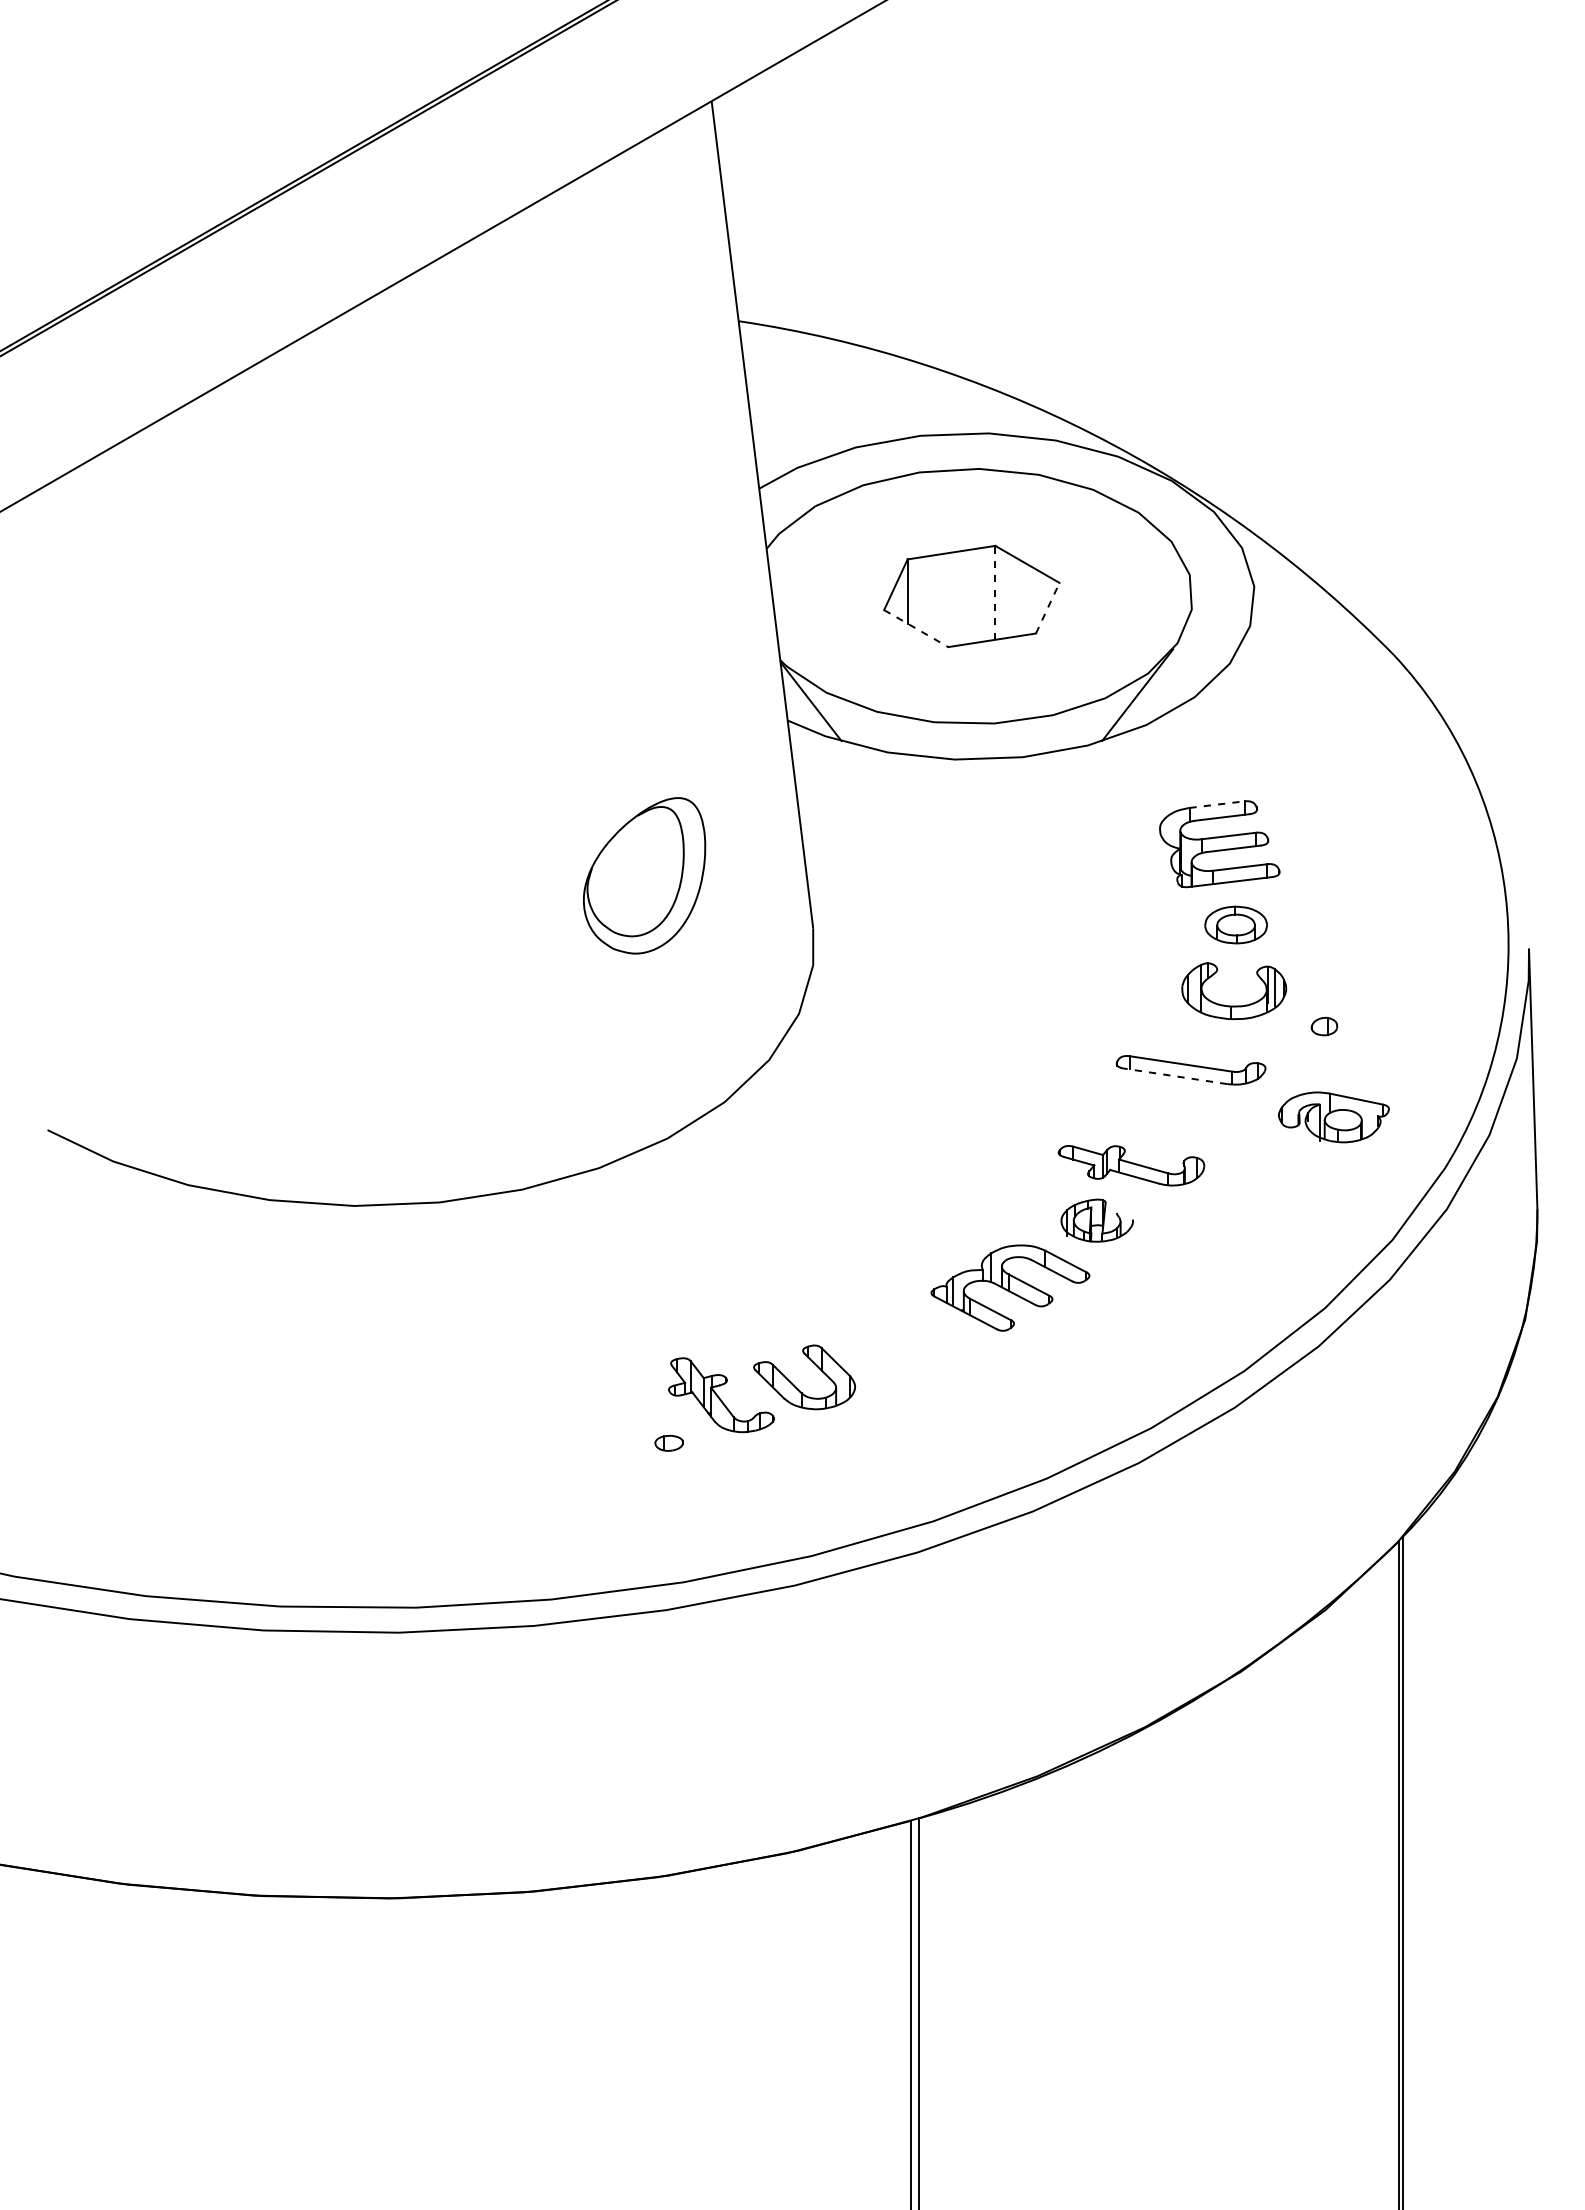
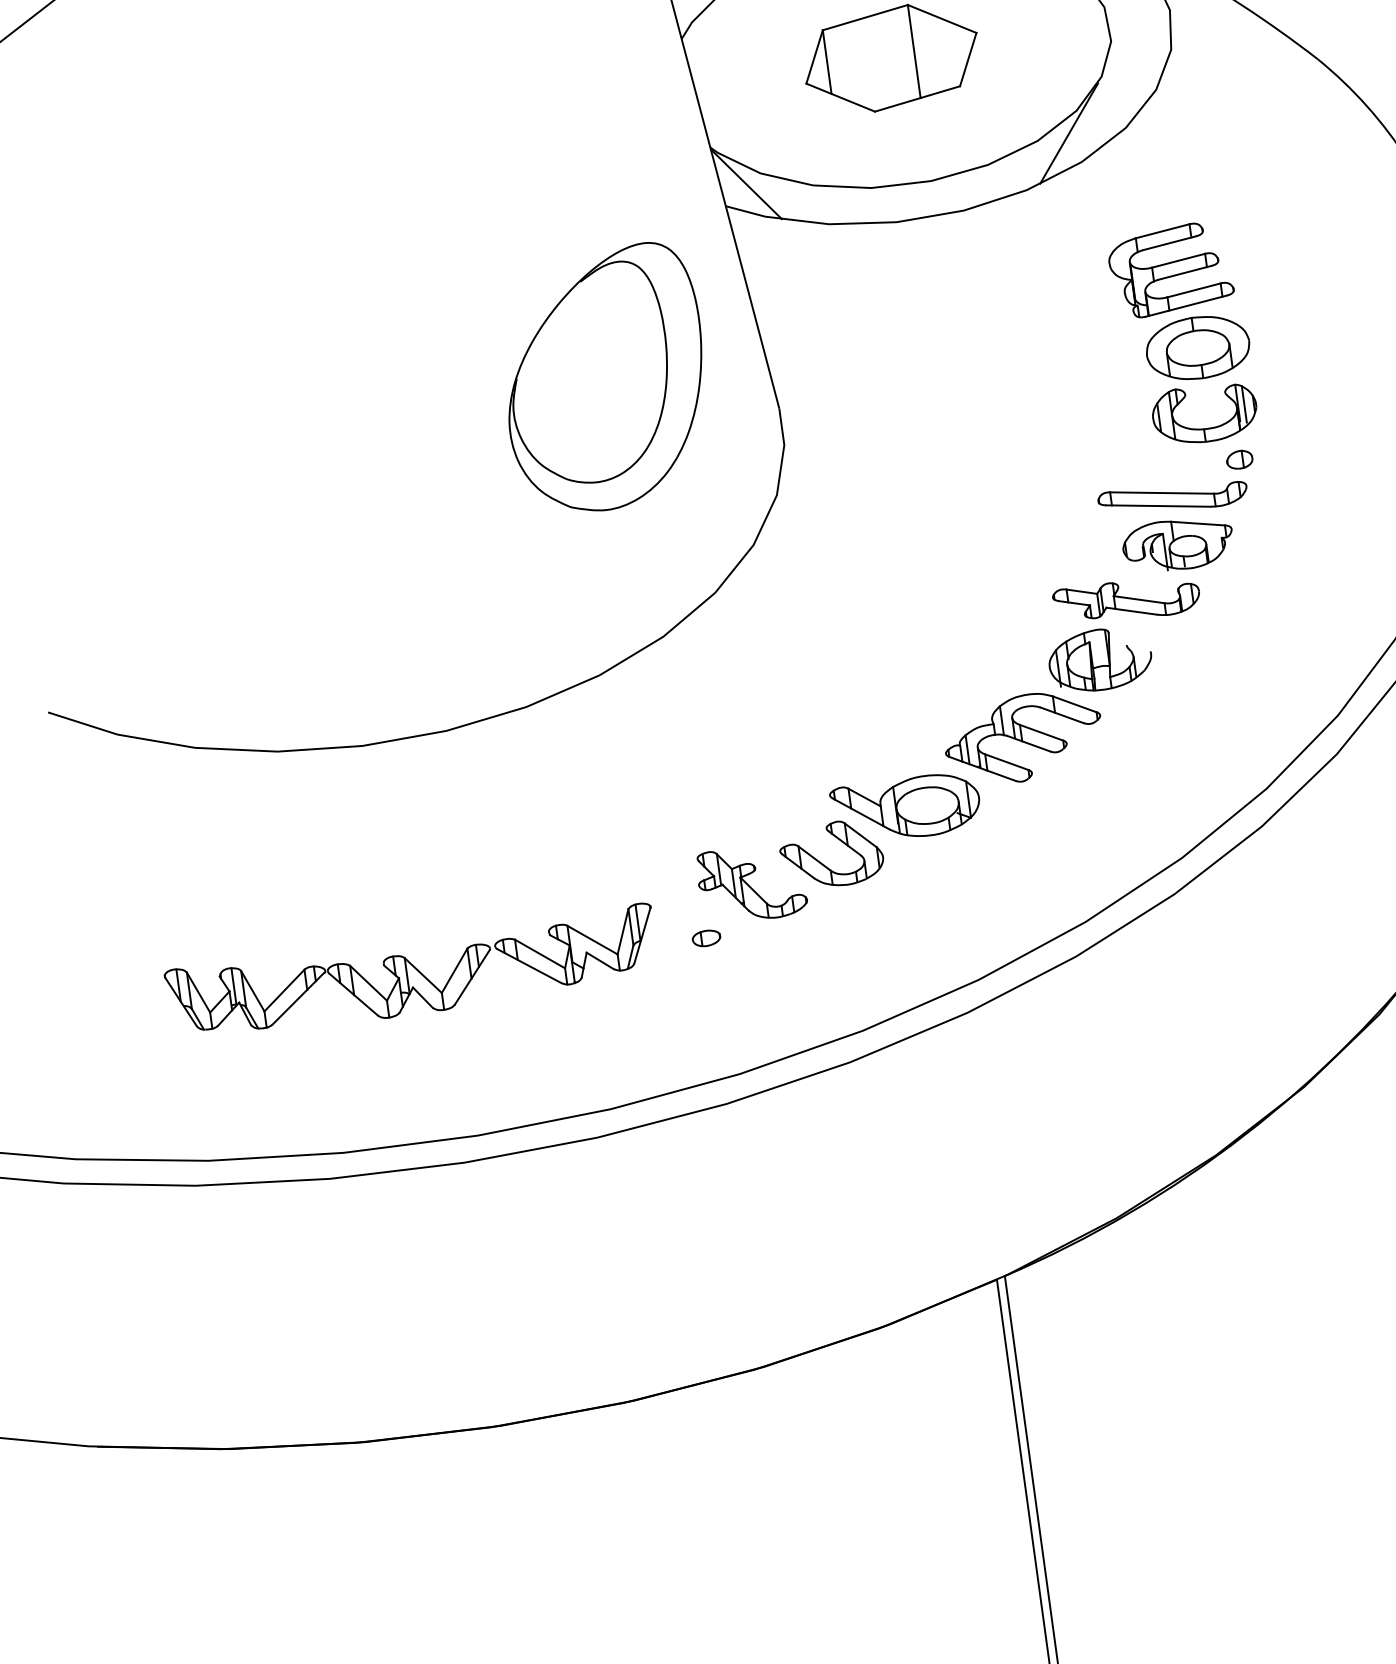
line: (995, 592) -> (914, 51), dashed -> solid
line: (1047, 608) -> (968, 59), dashed -> solid
line: (916, 628) -> (840, 97), dashed -> solid
line: (1217, 804) -> (1163, 231), dashed -> solid
part: (644, 875) -> (605, 379), size x1.67
part: (1235, 924) -> (1197, 347), size x1.67
part: (1324, 1026) -> (1239, 459), moved
line: (1175, 1076) -> (1158, 506), dashed -> solid
part: (1333, 1117) -> (1177, 544), moved
part: (1097, 1220) -> (1100, 659), size x1.43
part: (884, 1341) -> (906, 808), added
part: (372, 1439) -> (412, 974), added

